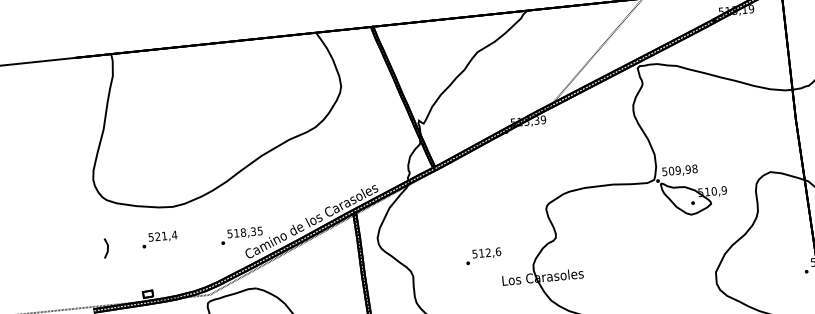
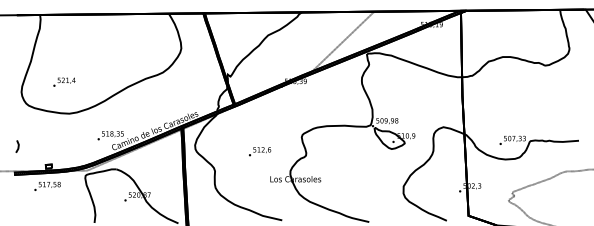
text: (159, 238) -> (64, 81), moved
line: (106, 248) -> (17, 146), moved
text: (484, 255) -> (260, 151), moved

